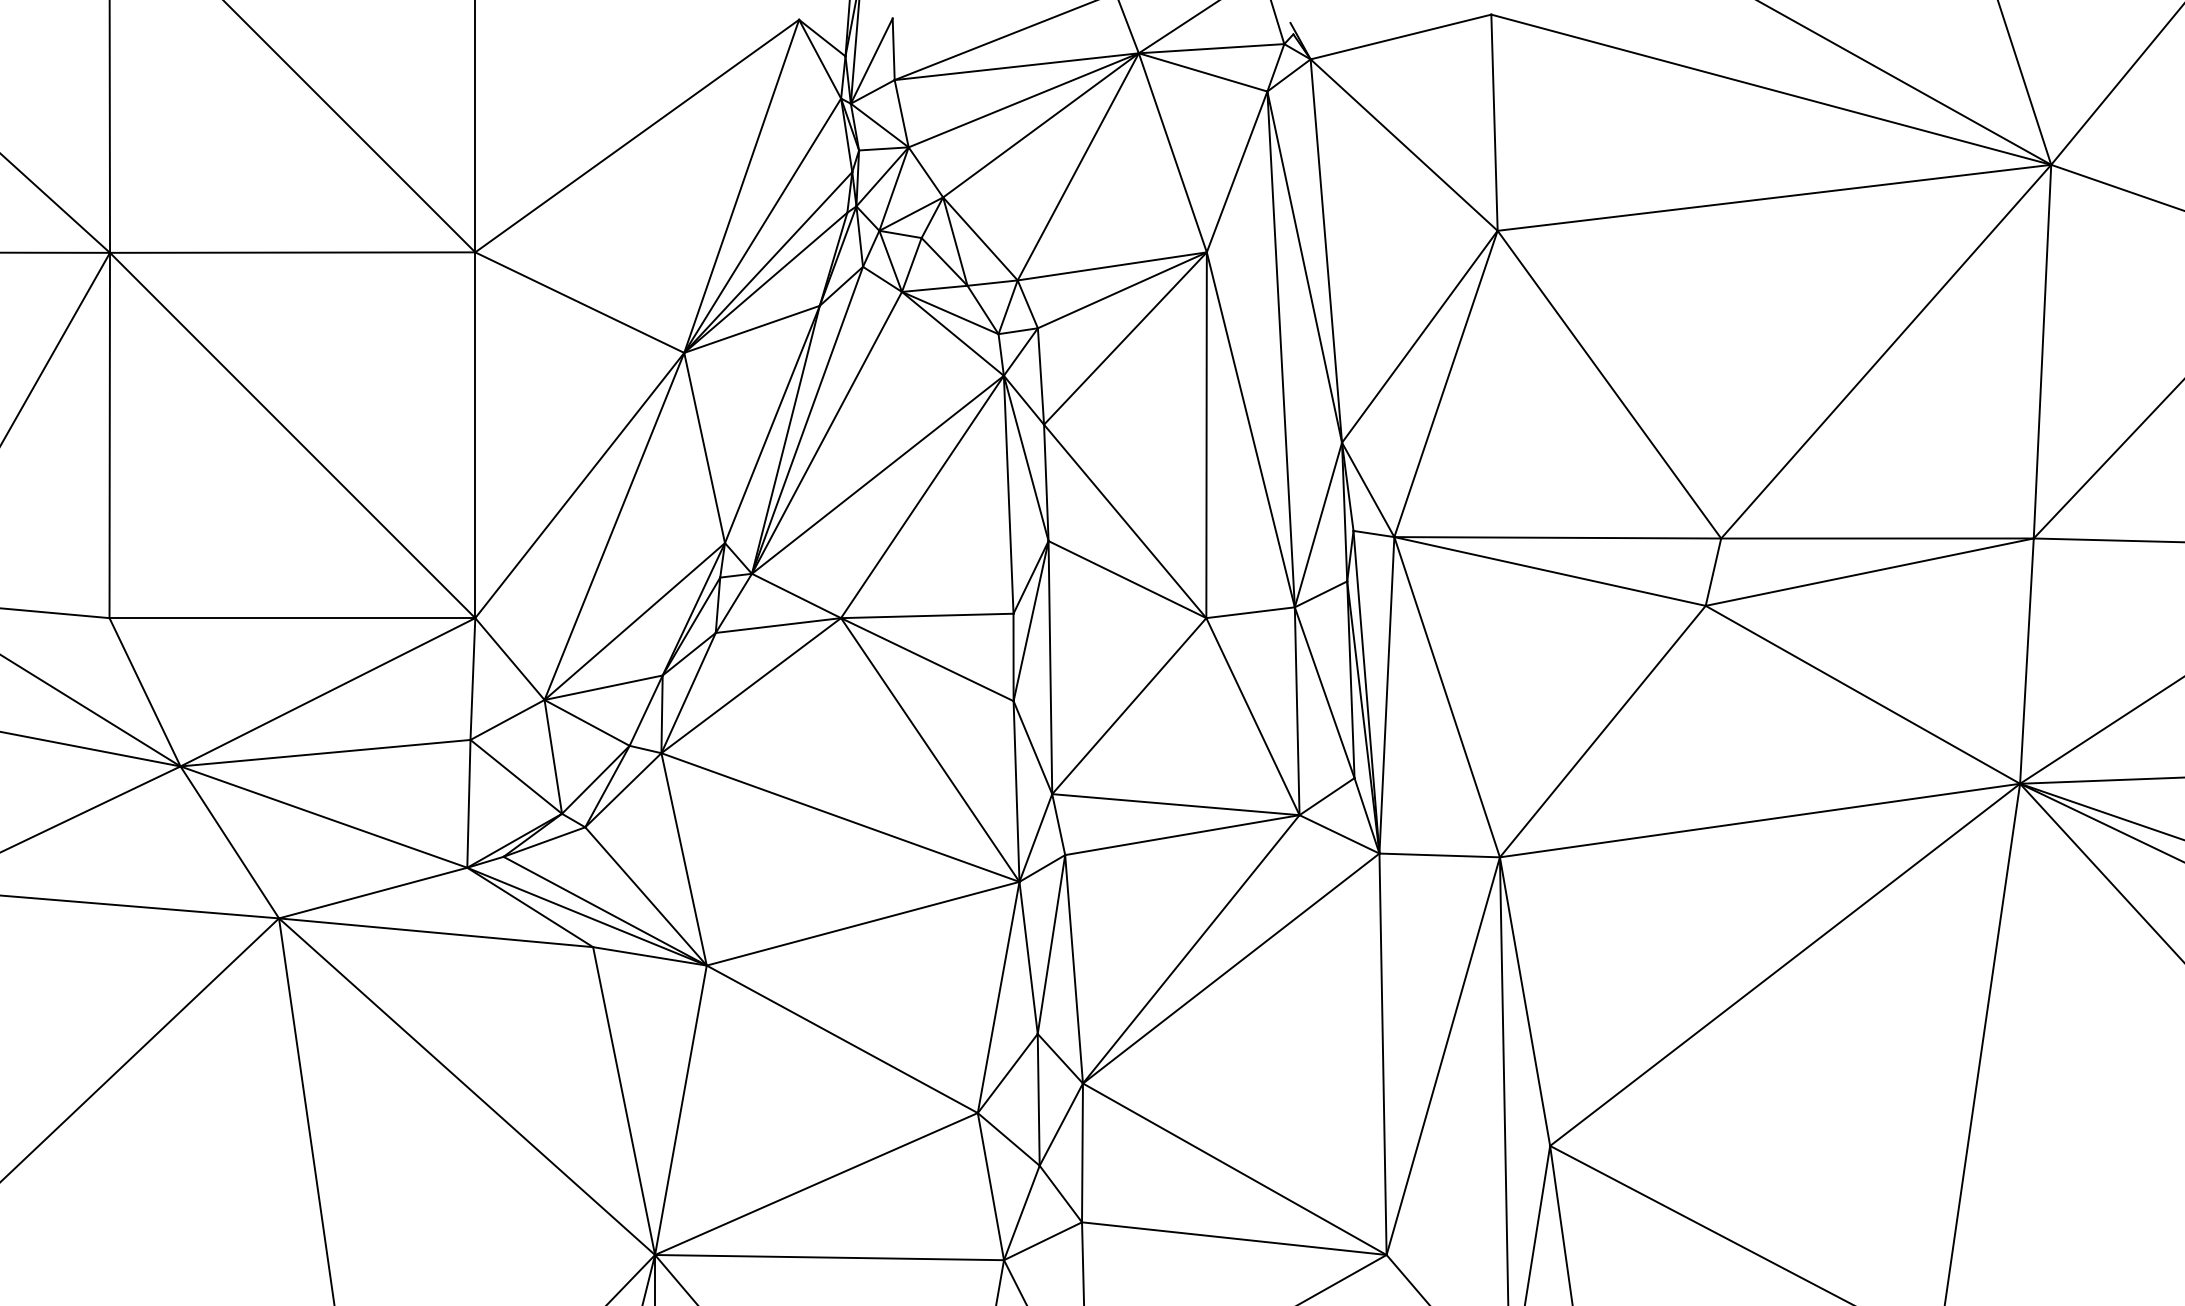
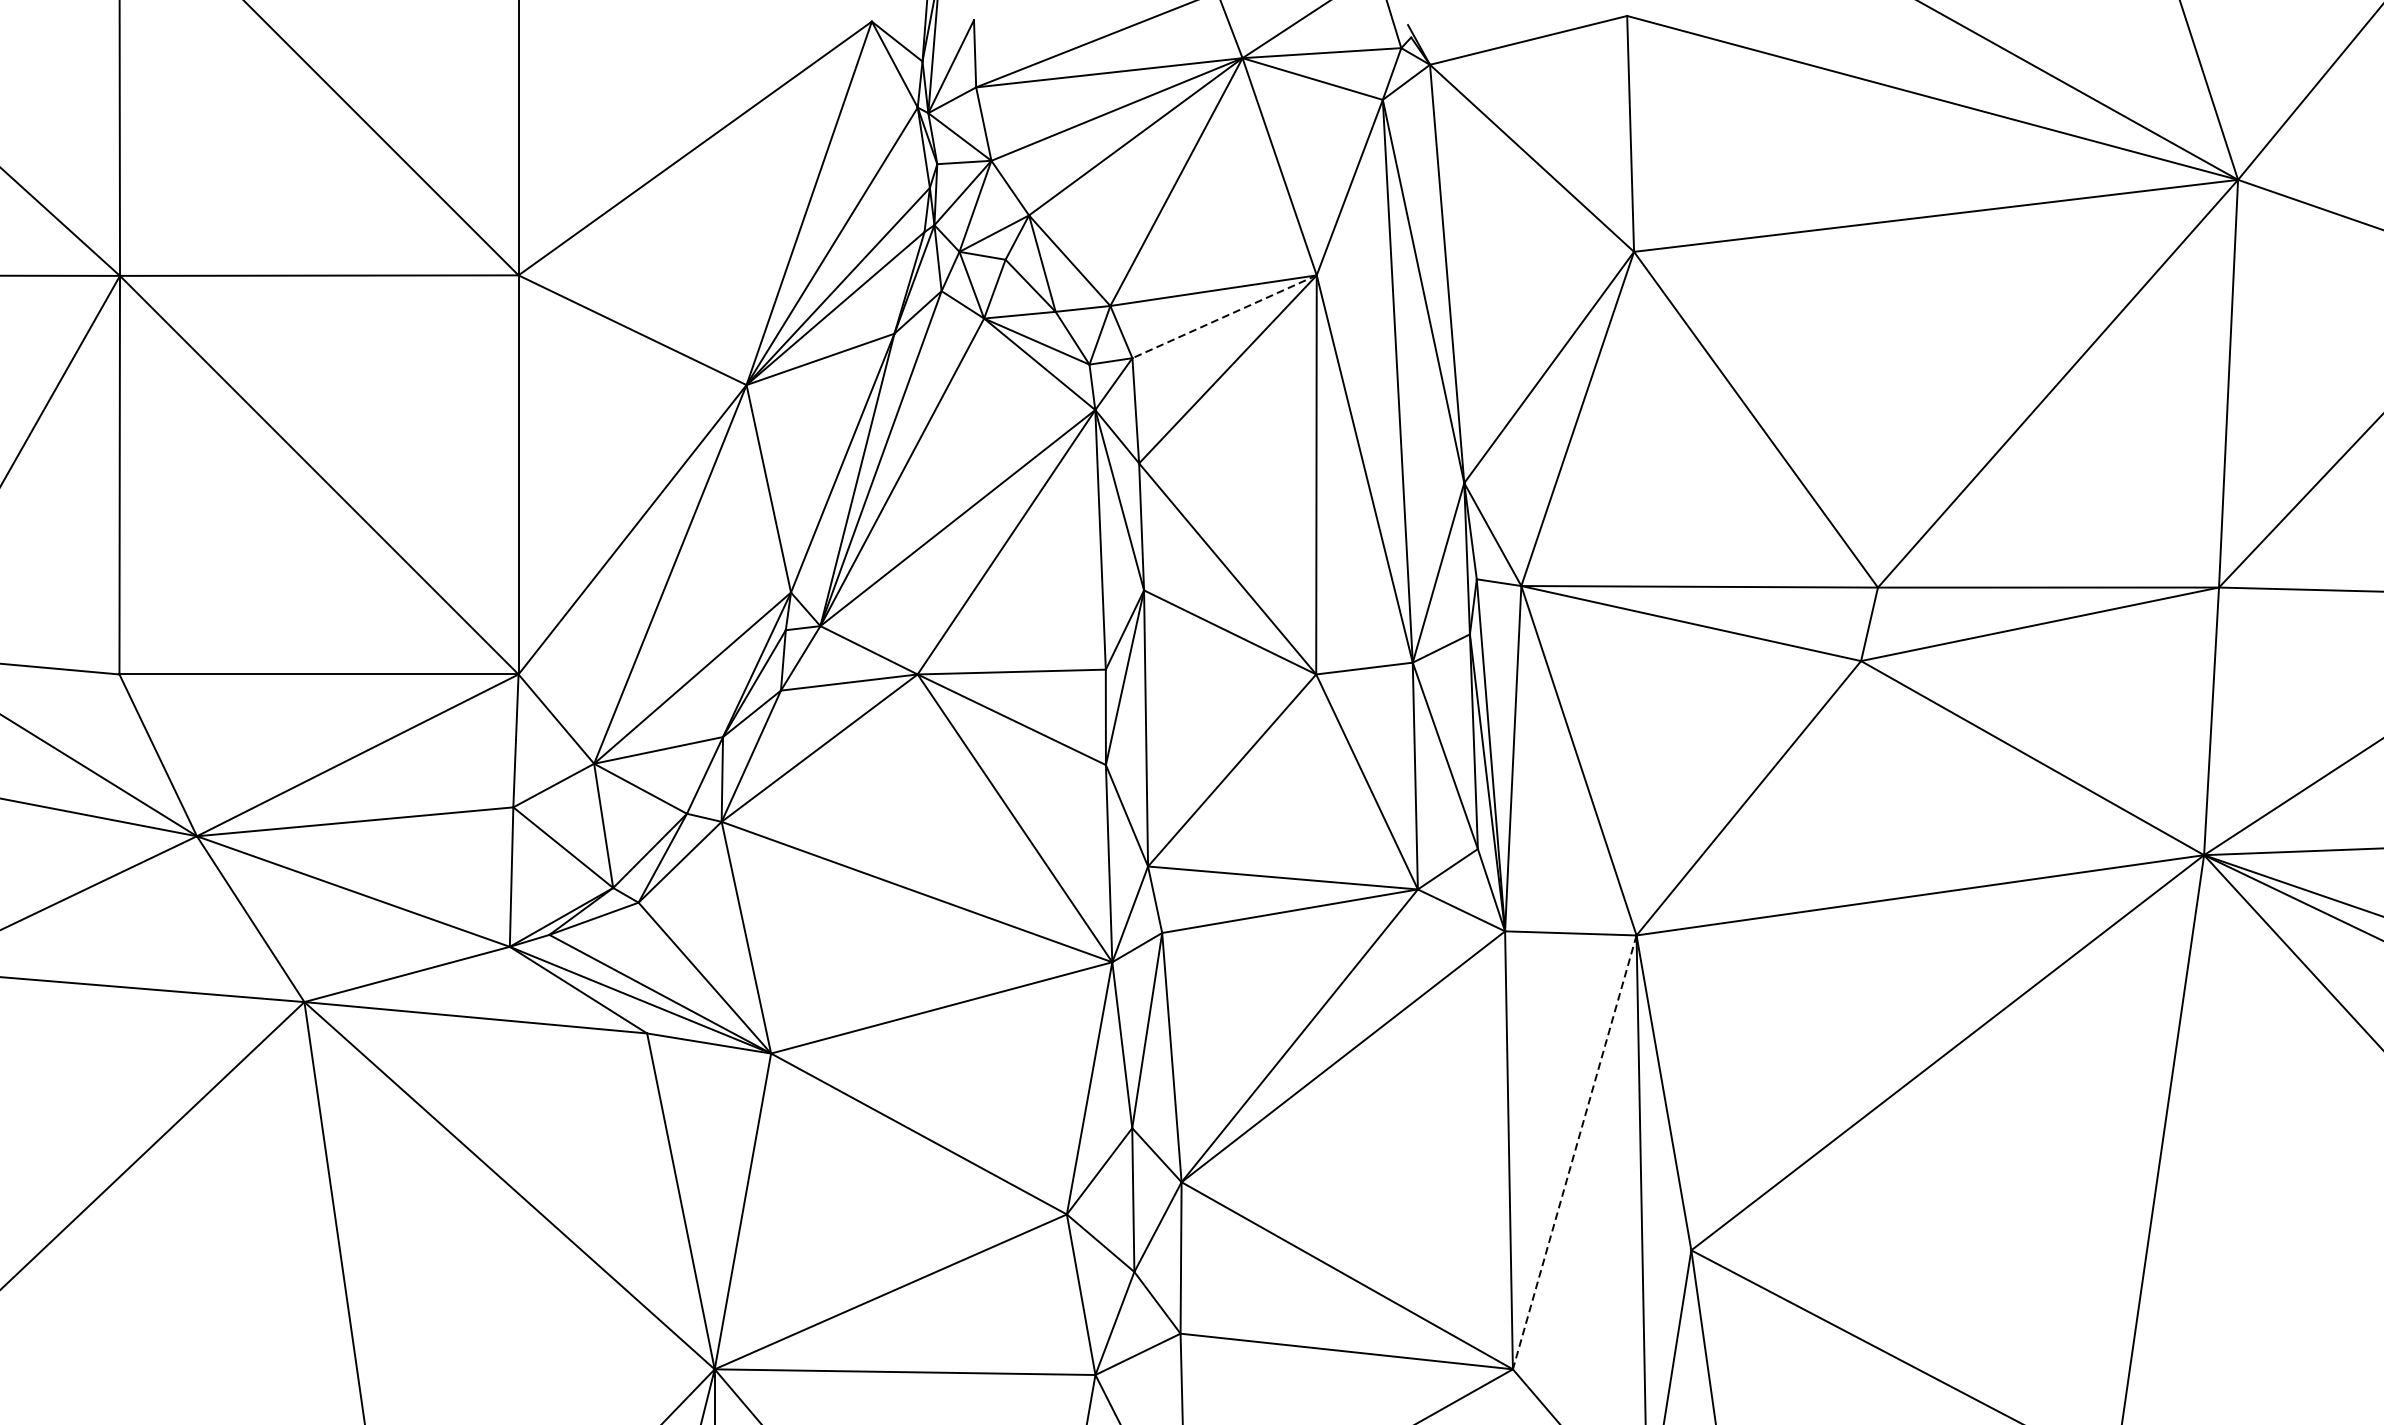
line: (1122, 290) -> (1224, 316), solid -> dashed
line: (1443, 1056) -> (1574, 1152), solid -> dashed

